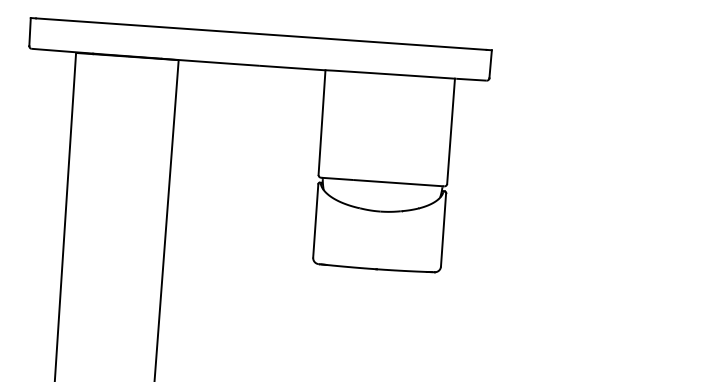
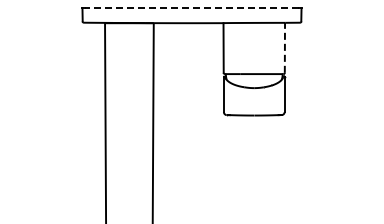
line: (260, 34) -> (191, 8), solid -> dashed
line: (450, 130) -> (284, 47), solid -> dashed

